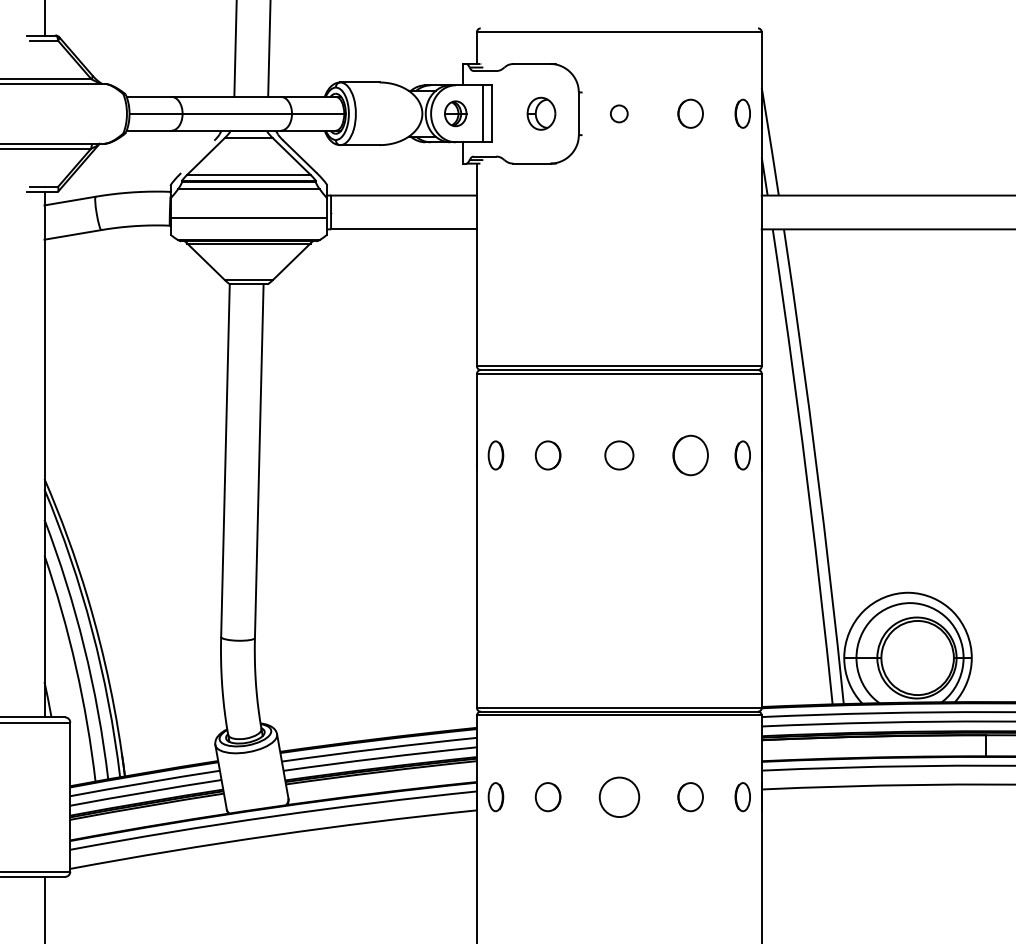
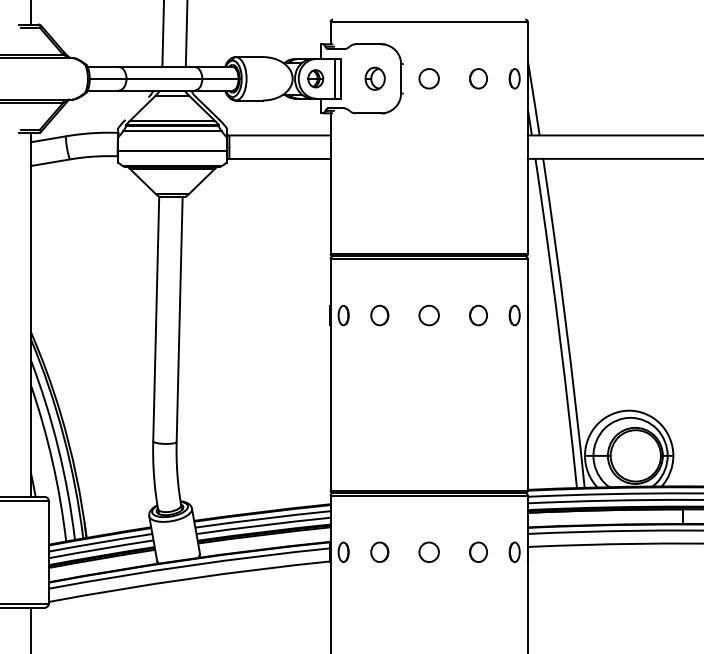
circle: (618, 113) -> (428, 78), size x1.67
part: (690, 455) -> (478, 315), size x0.71
circle: (618, 795) -> (428, 551), size x0.71

